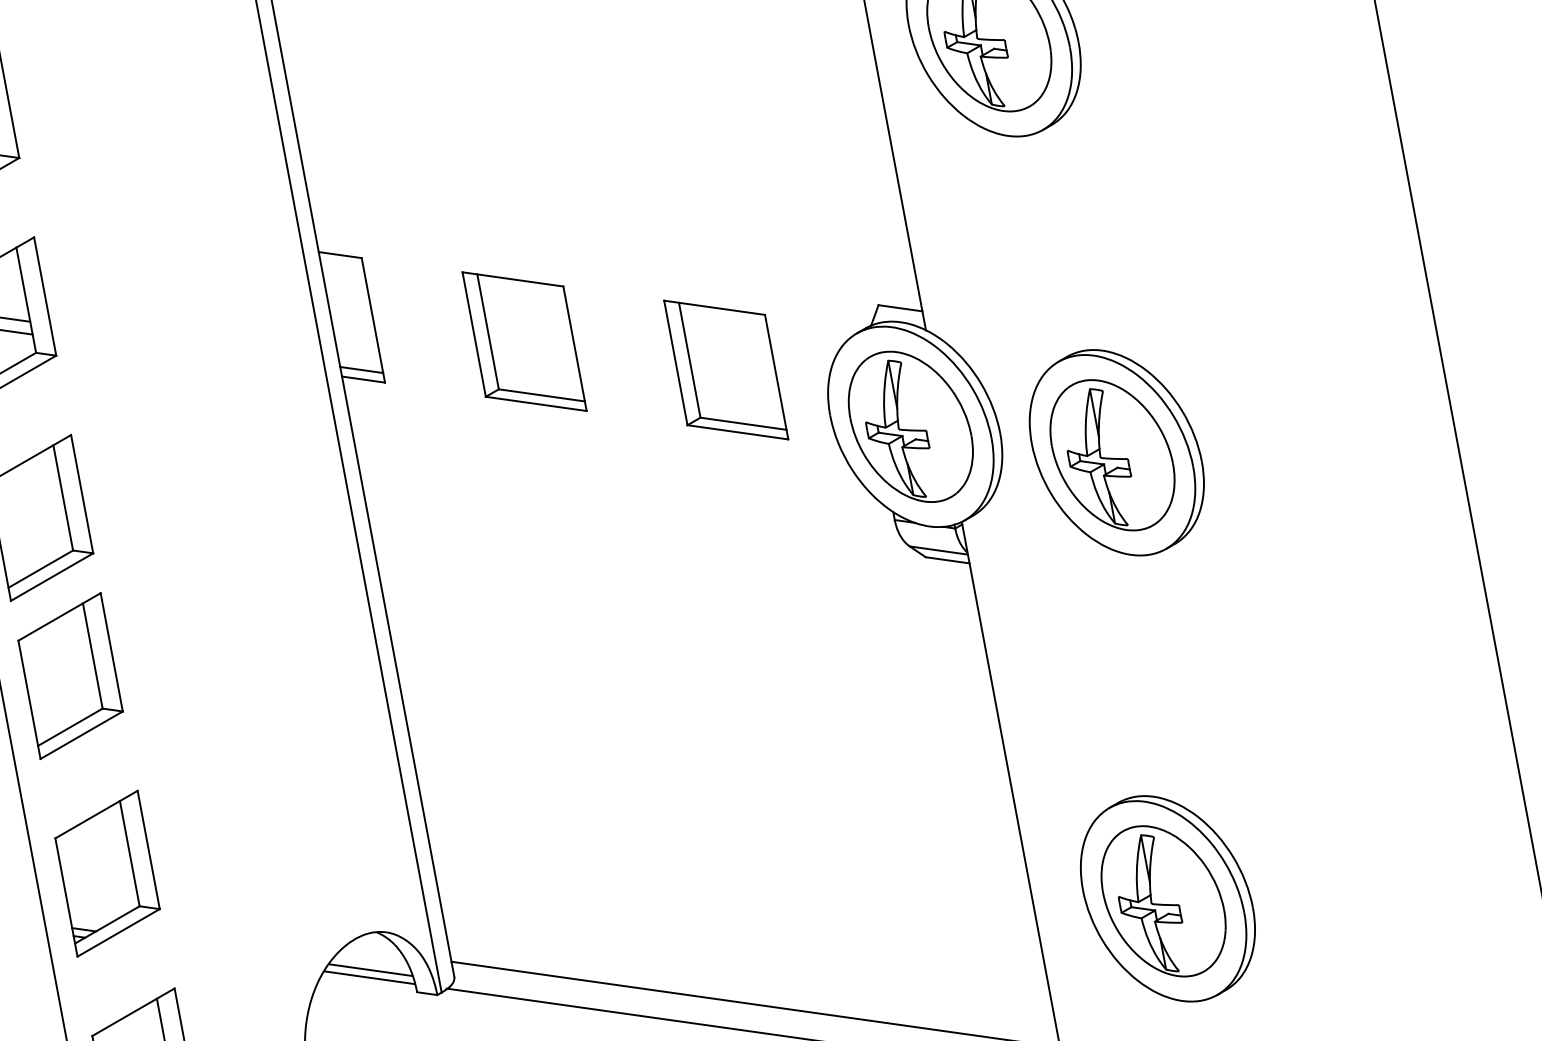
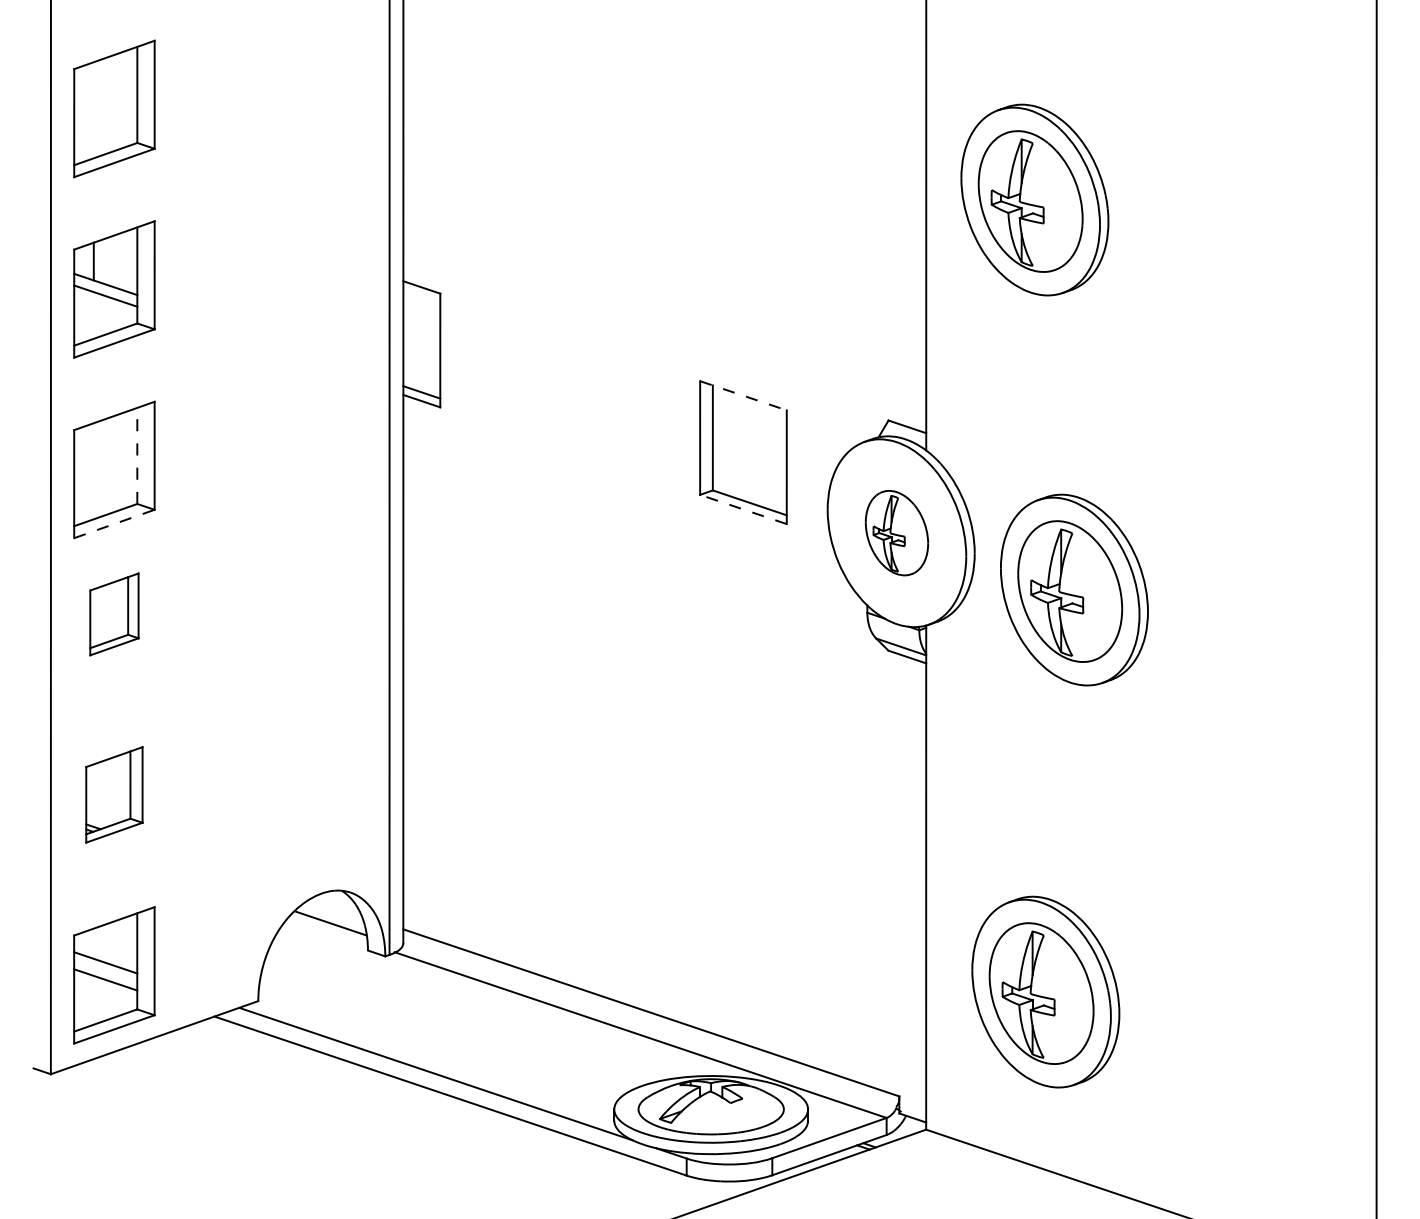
line: (714, 307) -> (743, 395), solid -> dashed
part: (523, 340) -> (569, 393), removed
part: (910, 426) -> (896, 532), size x0.6
line: (737, 432) -> (743, 509), solid -> dashed
line: (63, 497) -> (137, 455), solid -> dashed
line: (52, 576) -> (114, 523), solid -> dashed
part: (70, 676) -> (114, 614), size x0.6
part: (107, 873) -> (114, 794), size x0.7
line: (369, 977) -> (328, 929), removed

